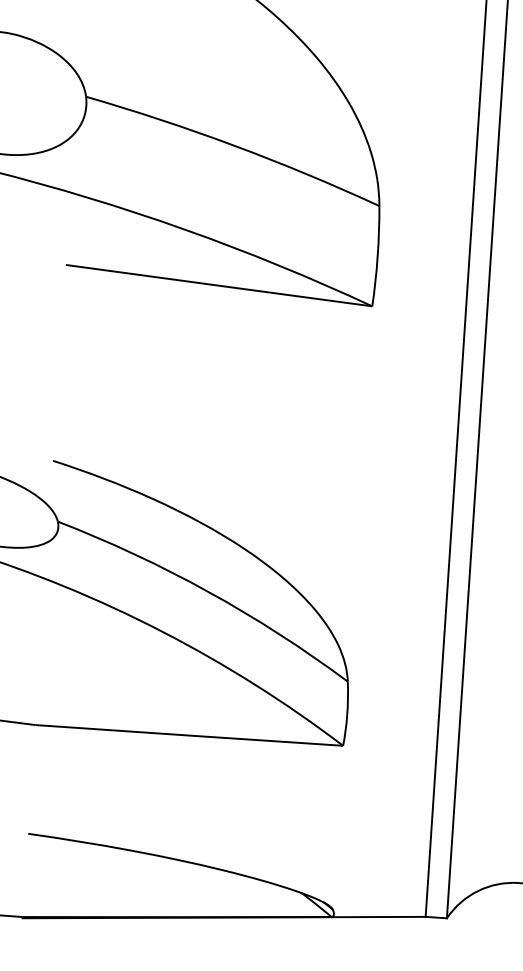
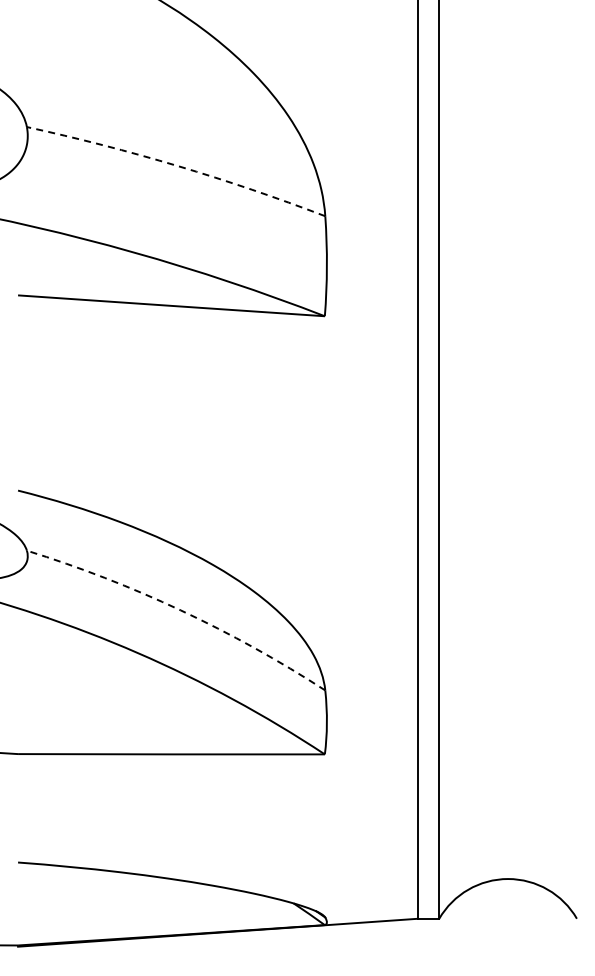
arc: (234, 146) -> (177, 166), solid -> dashed
arc: (207, 591) -> (180, 610), solid -> dashed

